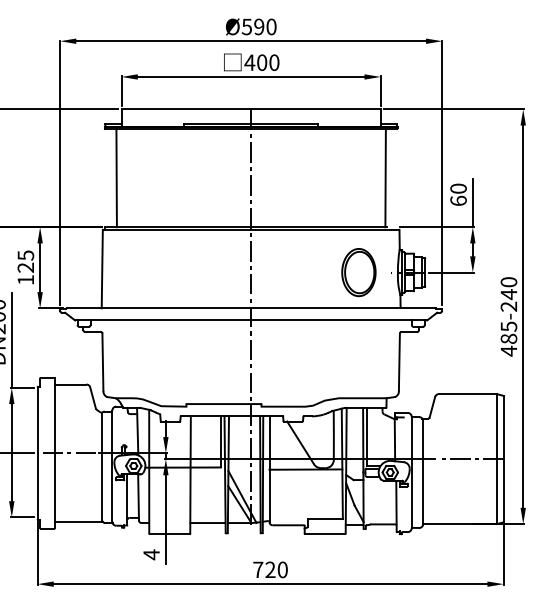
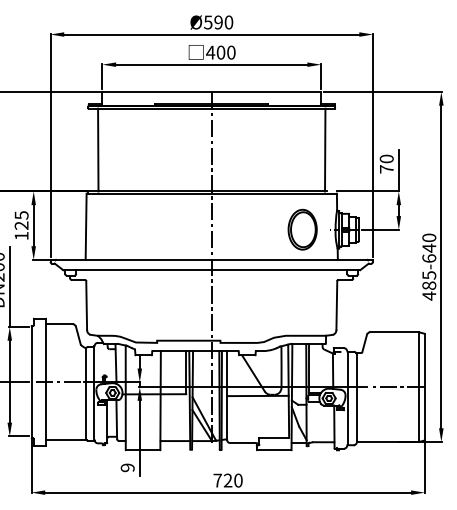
text: (458, 200) -> (386, 168), 60 -> 70
text: (508, 306) -> (428, 258), 485-240 -> 485-640
text: (151, 554) -> (127, 467), 4 -> 9

